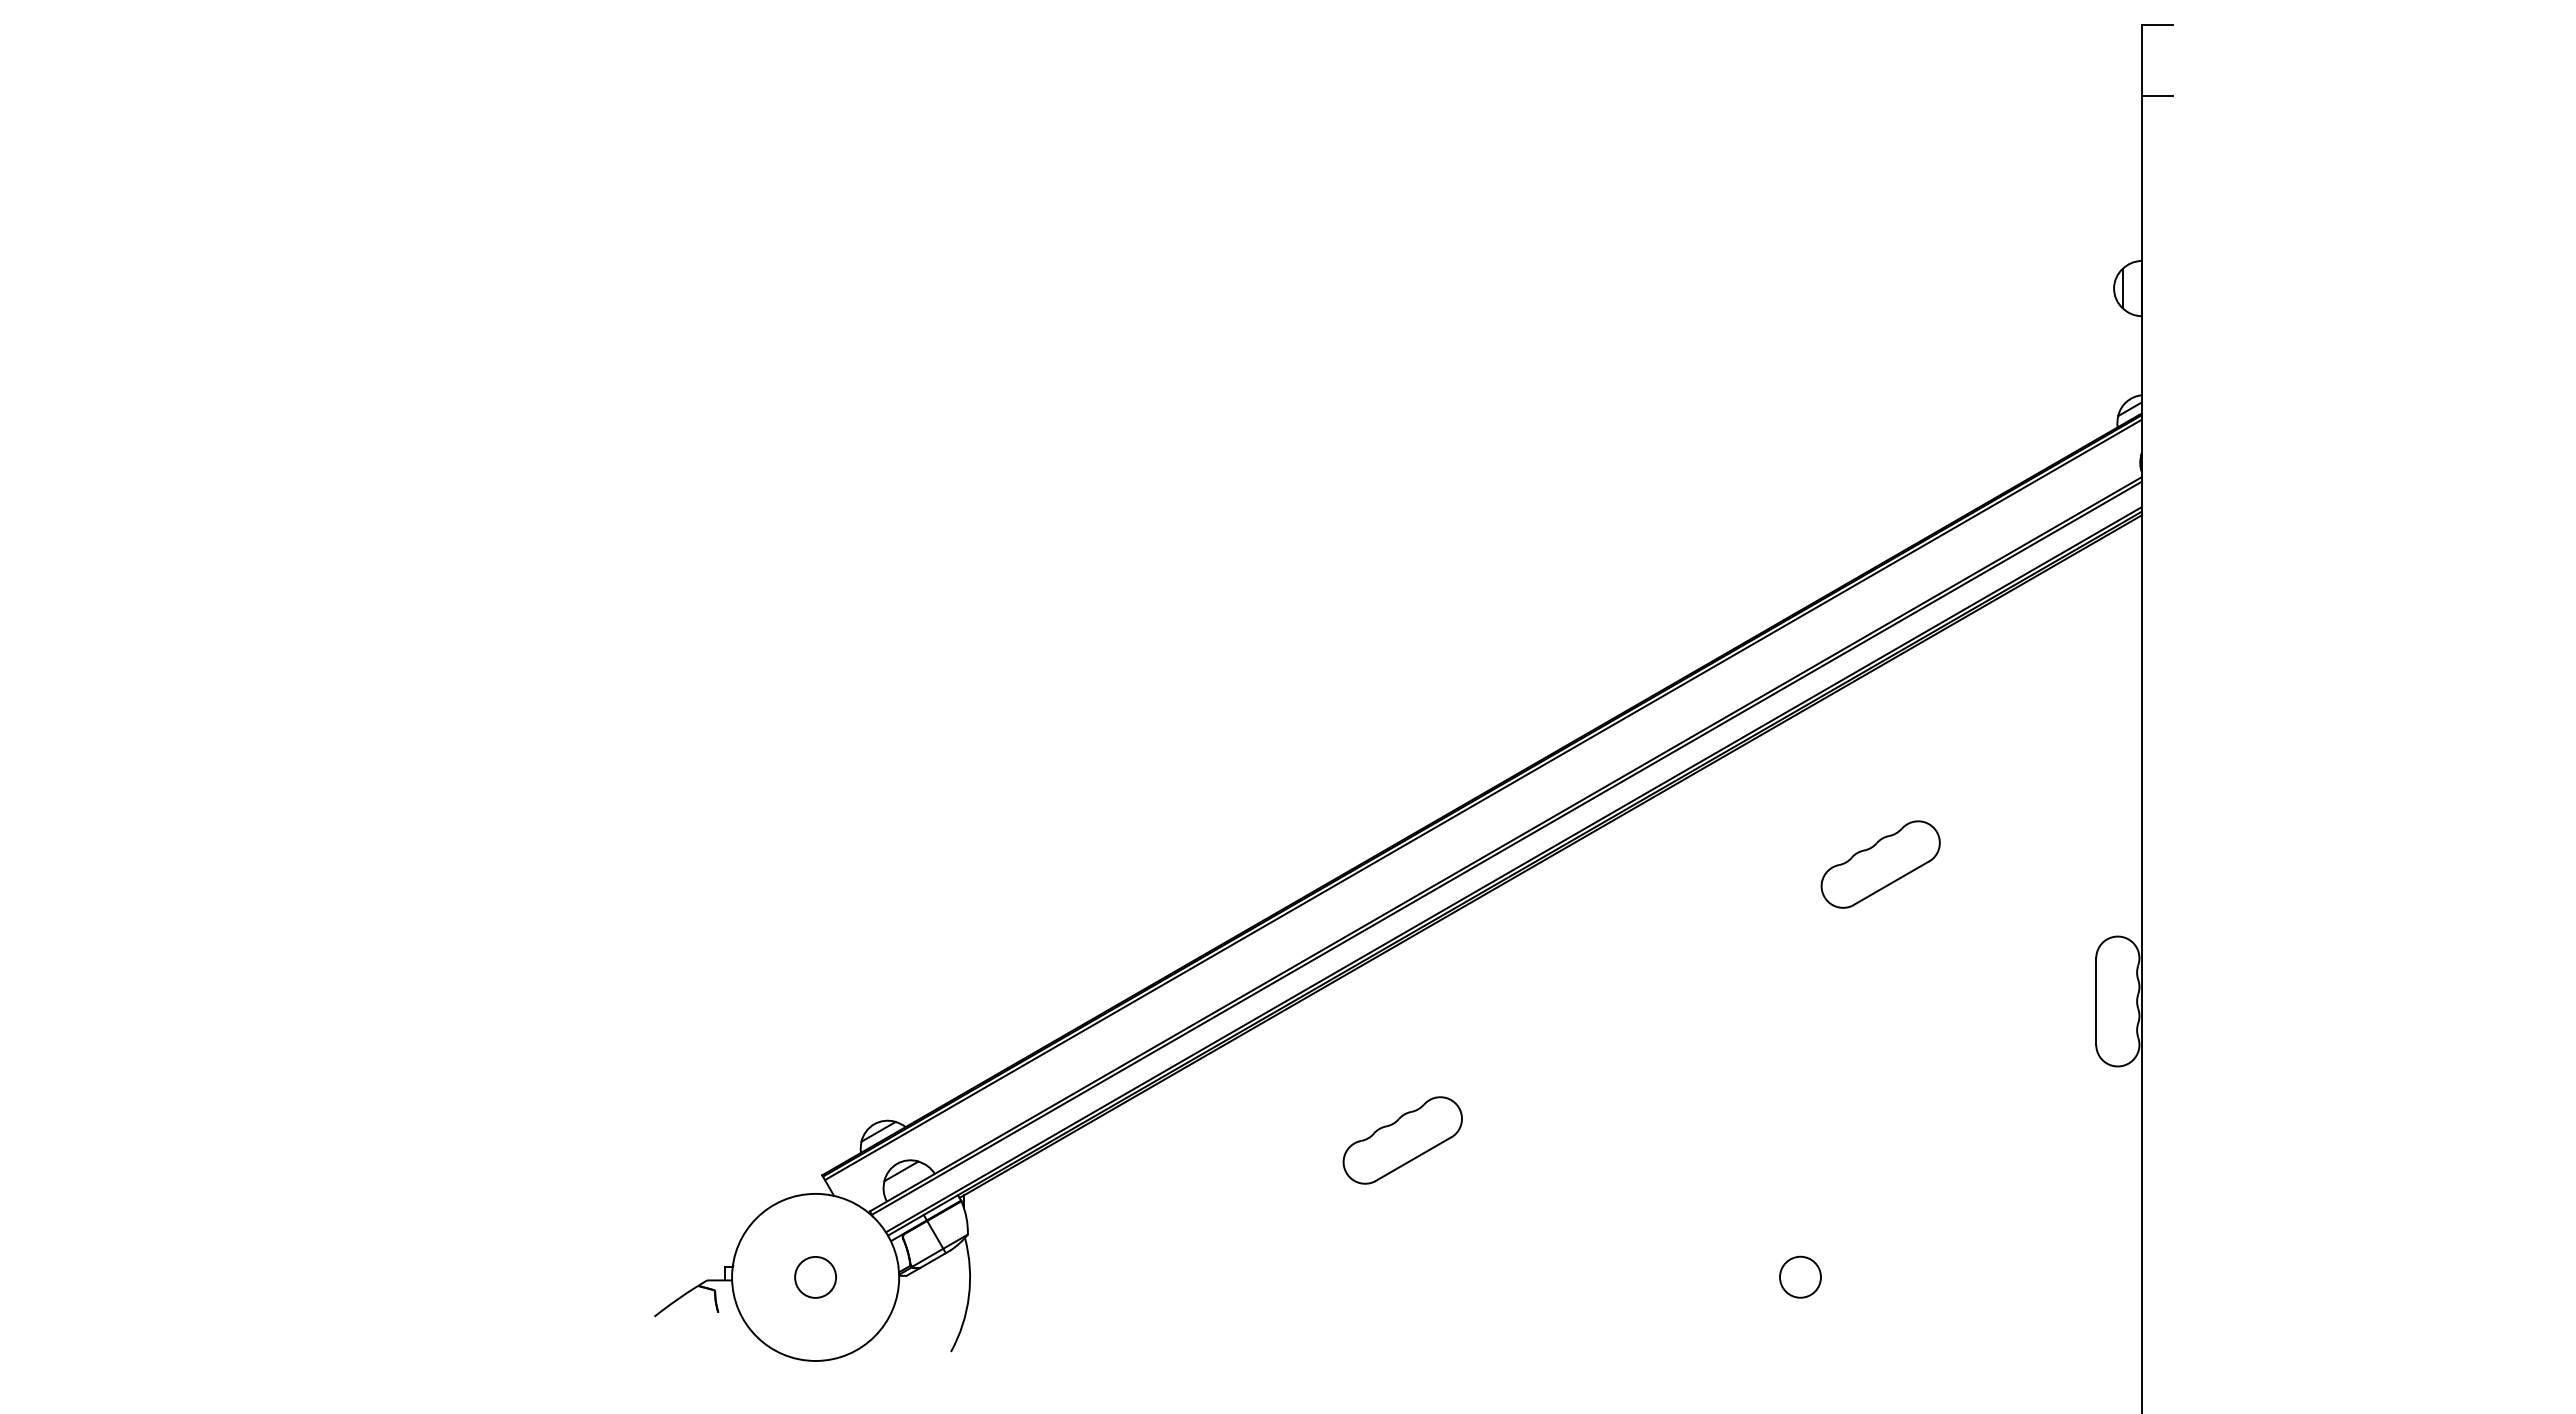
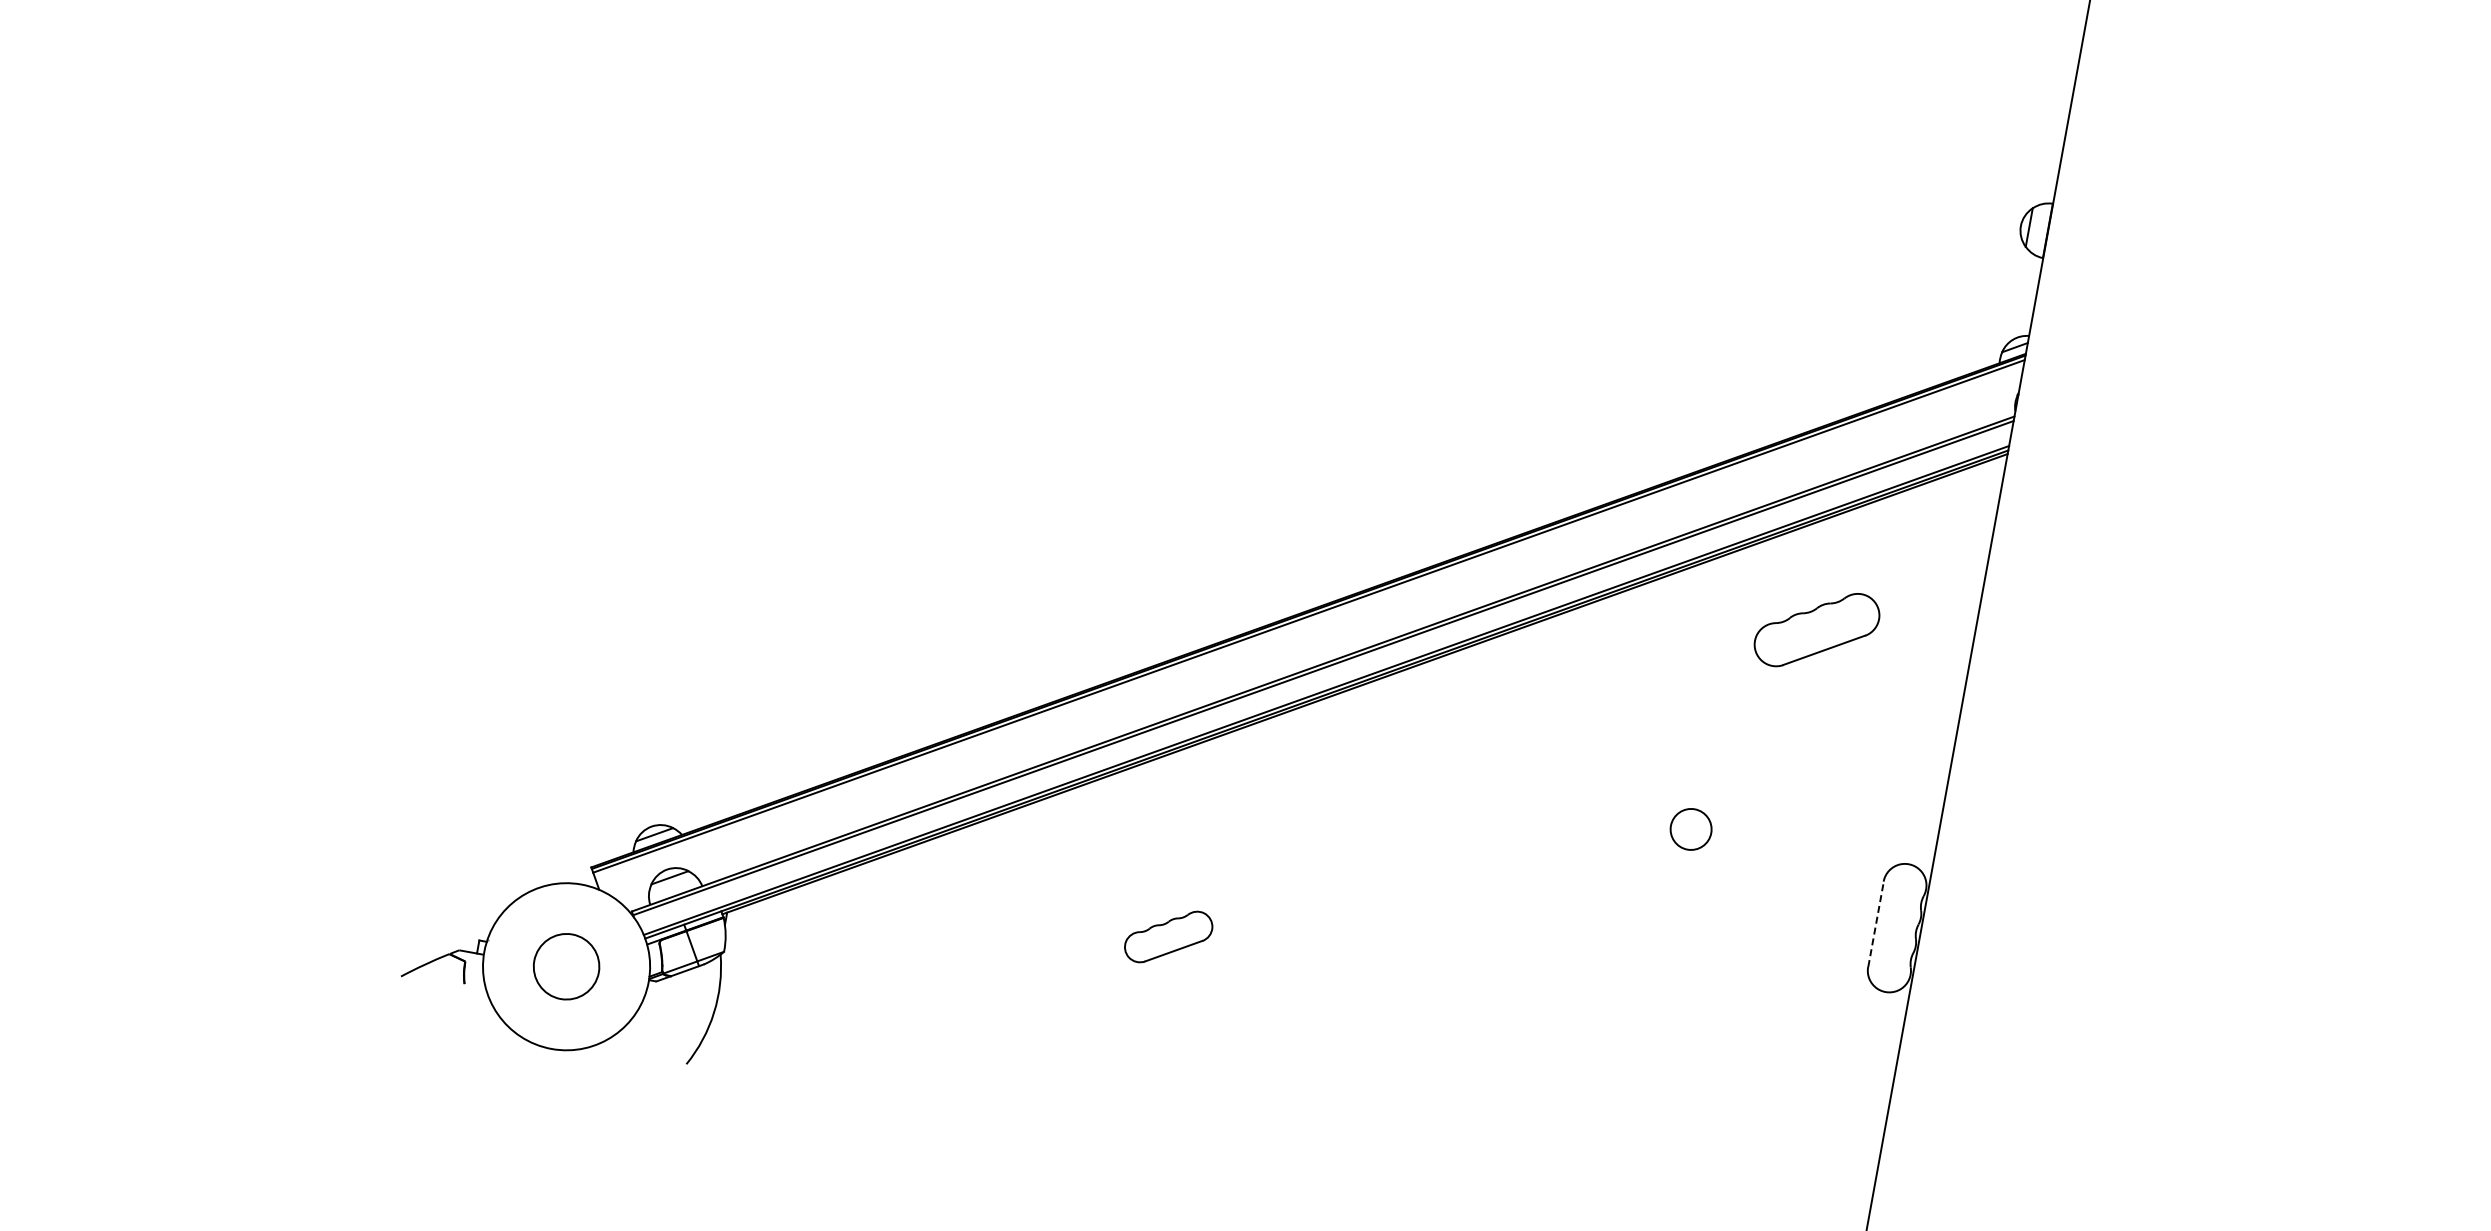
line: (2157, 96) -> (2097, 44), removed
part: (1880, 864) -> (1816, 629), moved
line: (2096, 1001) -> (1876, 924), solid -> dashed
part: (1402, 1140) -> (1168, 936), size x0.7
circle: (815, 1276) -> (566, 965), size x1.6
circle: (1800, 1276) -> (1691, 828), moved

